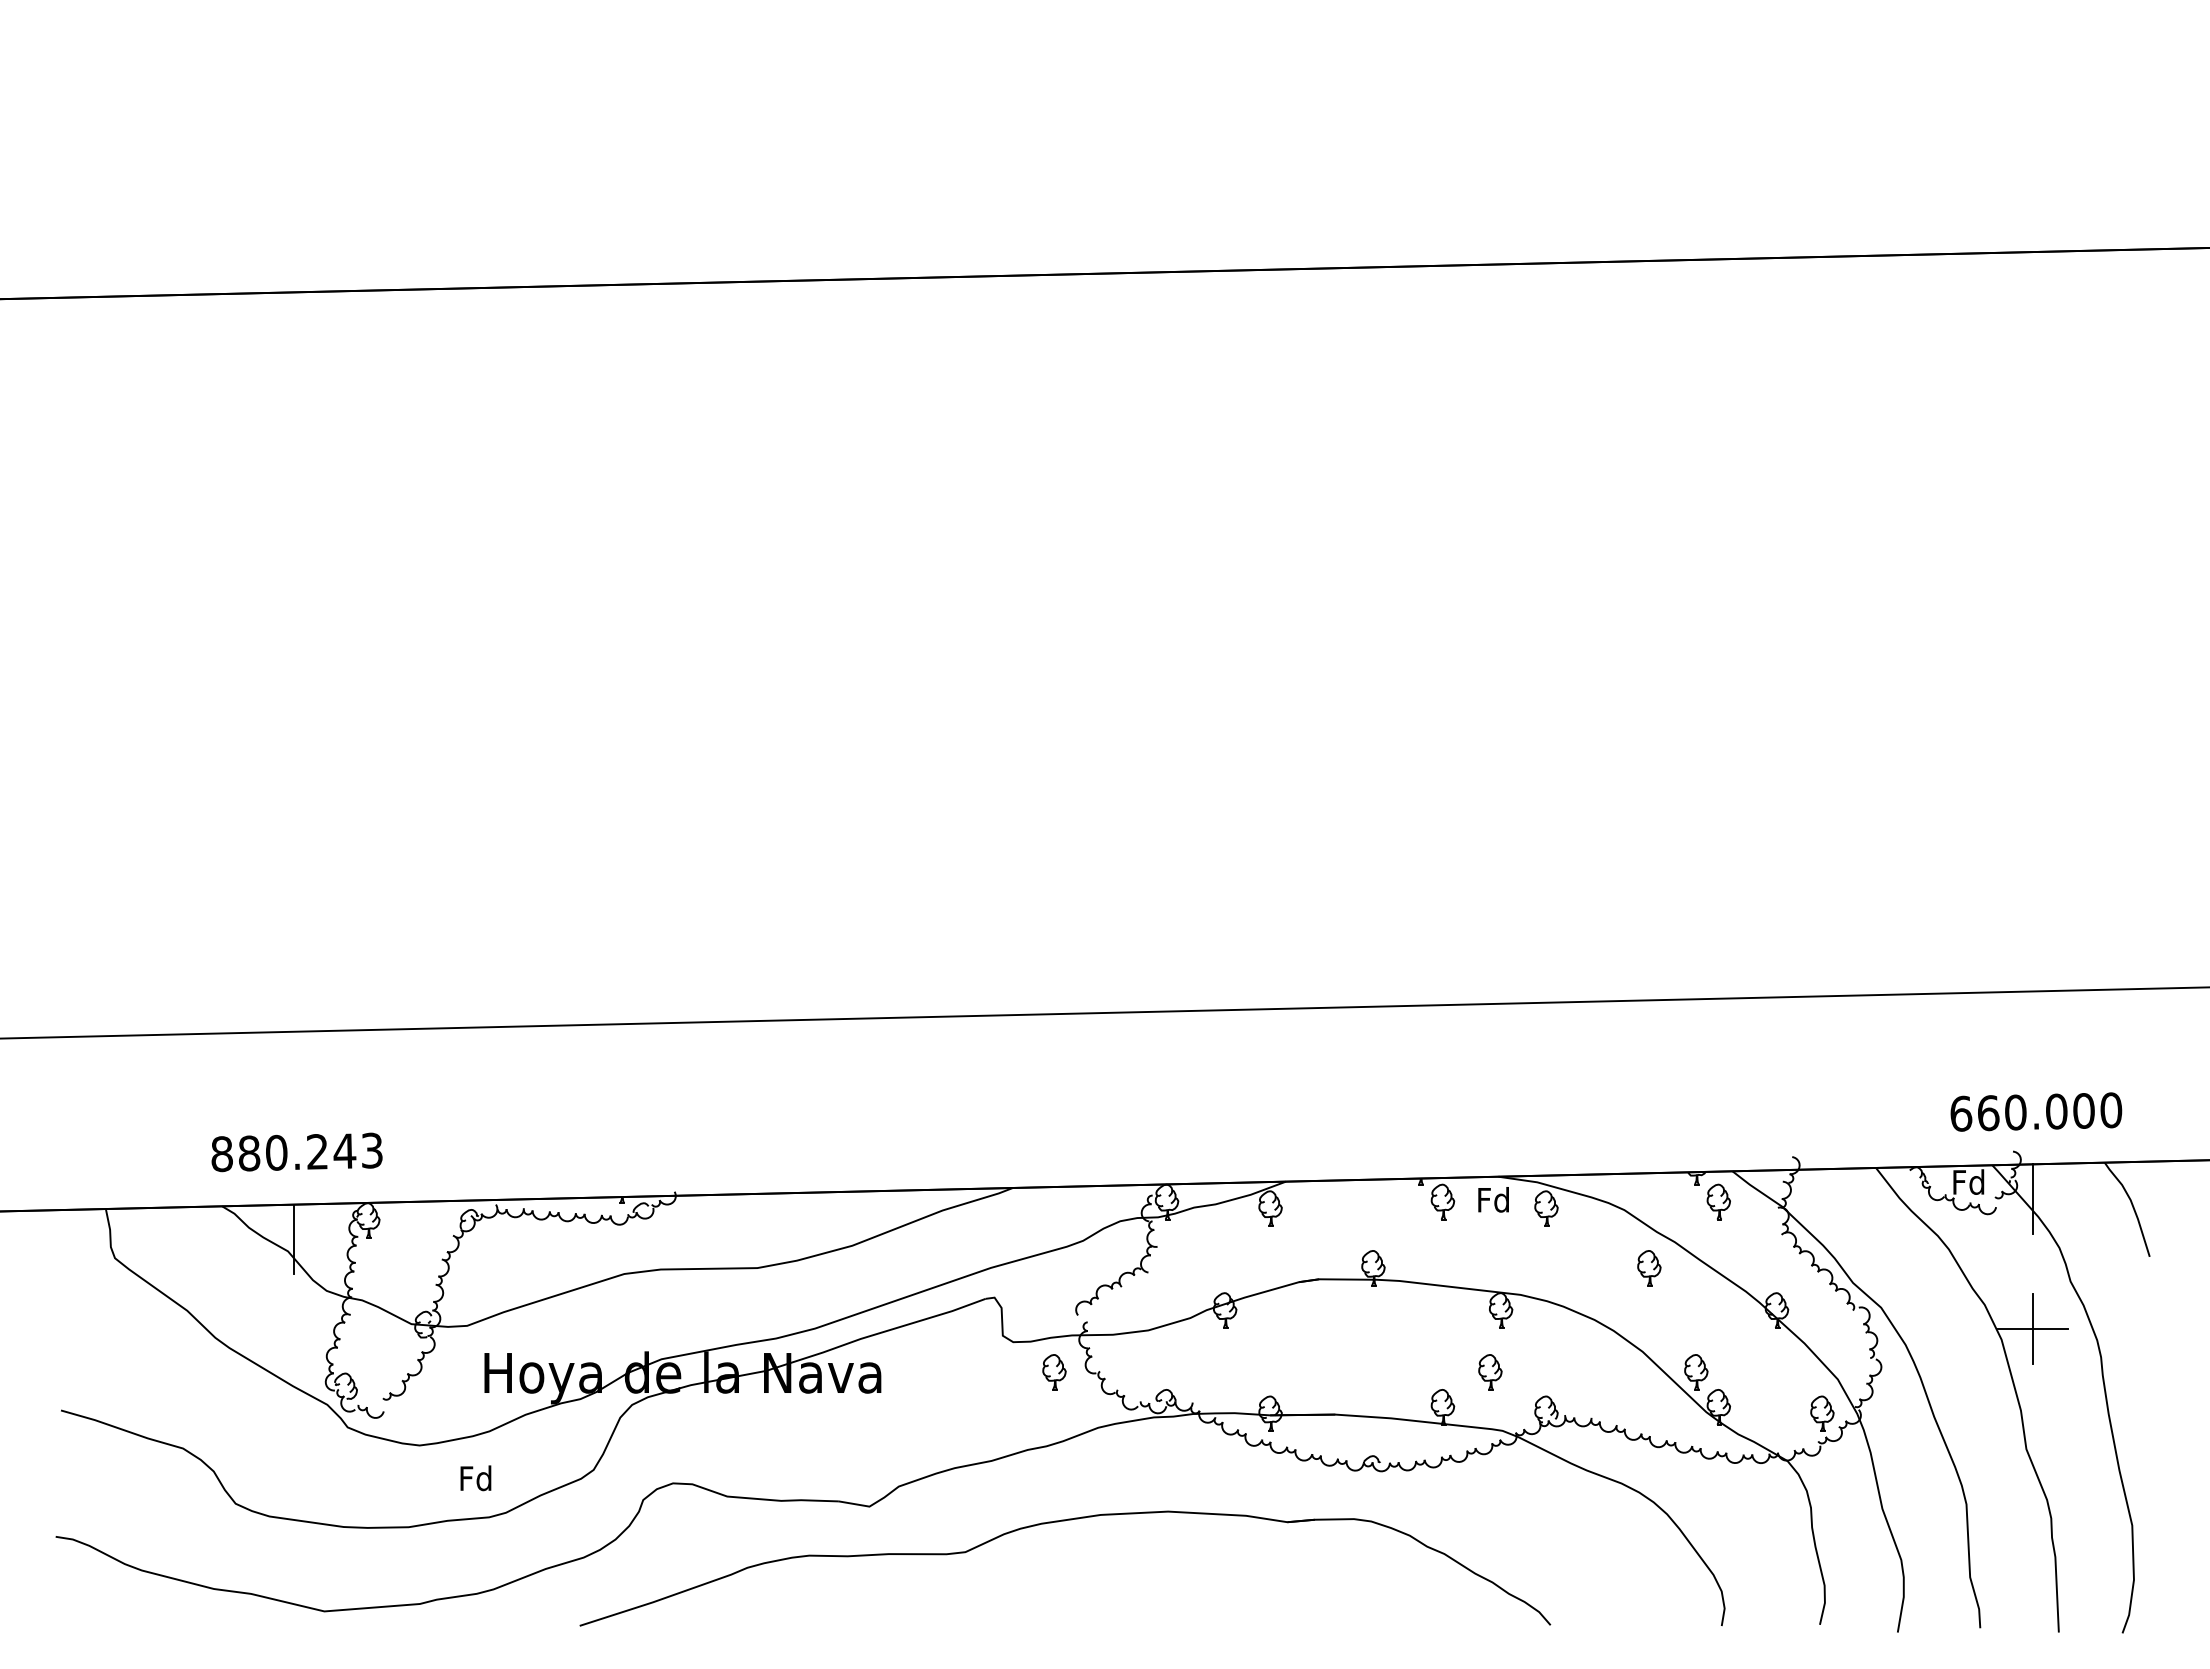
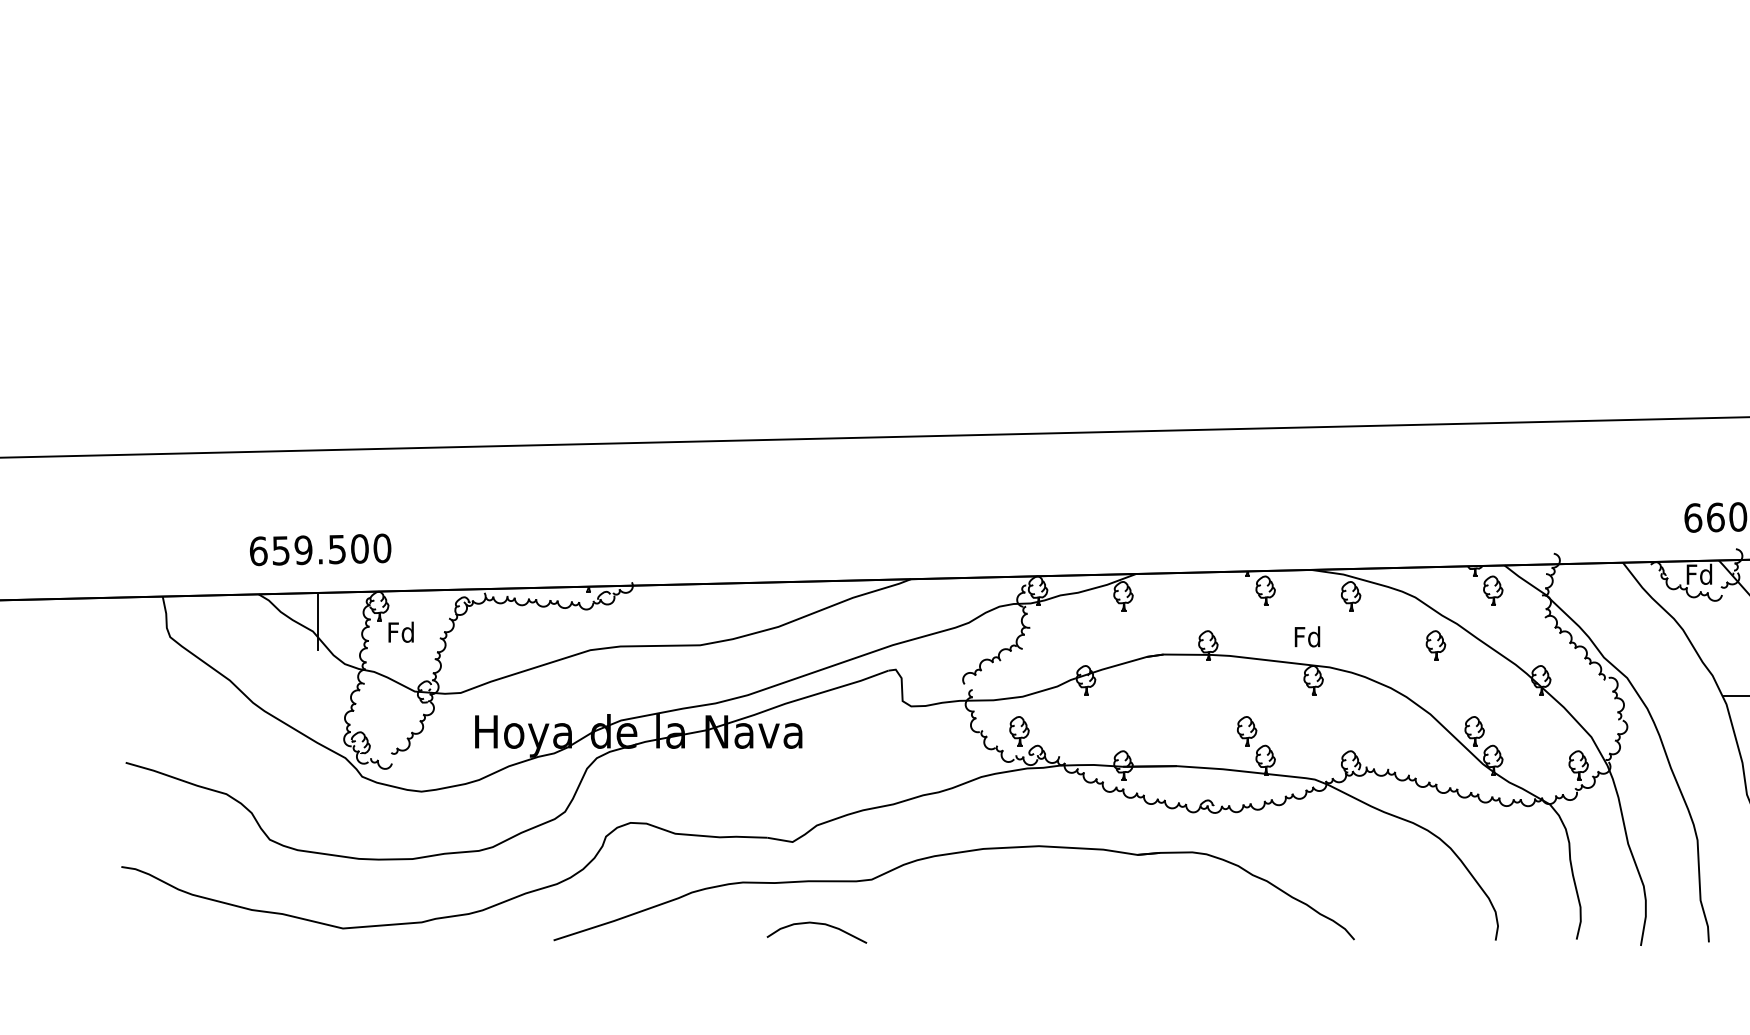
text: (296, 1152) -> (319, 549), 880.243 -> 659.500
text: (1493, 1199) -> (1307, 636), moved
part: (1054, 1372) -> (1019, 731), moved
part: (1490, 1372) -> (1247, 731), moved
text: (475, 1478) -> (400, 632), moved
curve: (899, 1606) -> (817, 924), added

